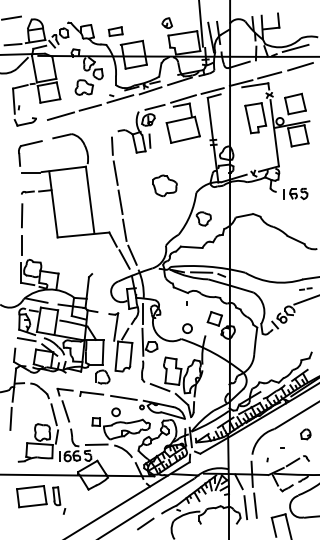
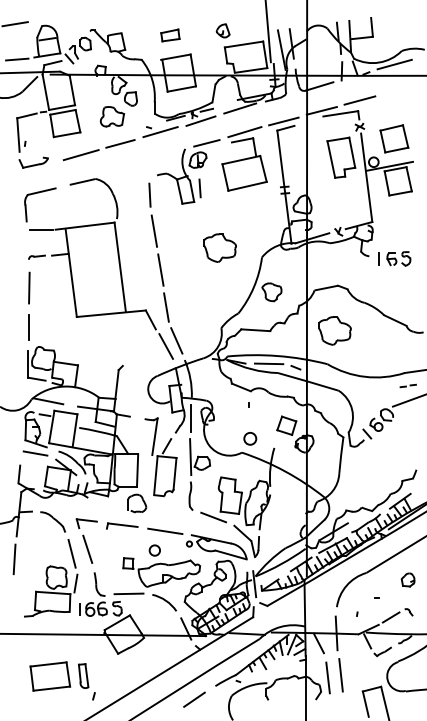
part: (115, 31) -> (170, 35), moved
line: (300, 66) -> (401, 88), removed
part: (250, 247) -> (334, 330), added
part: (41, 499) -> (63, 680), moved

